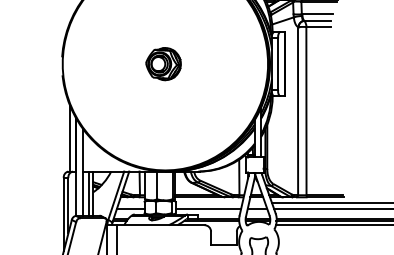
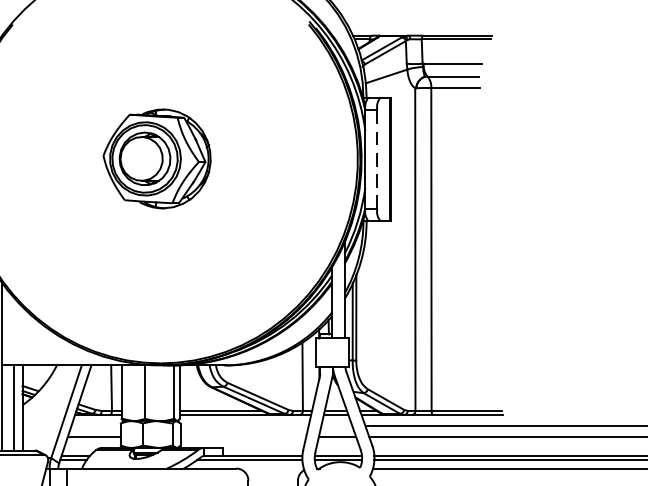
part: (163, 64) -> (157, 160), size x1.6
line: (278, 64) -> (377, 160), solid -> dashed
line: (208, 209) -> (243, 438), removed

